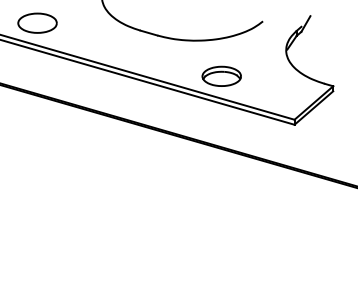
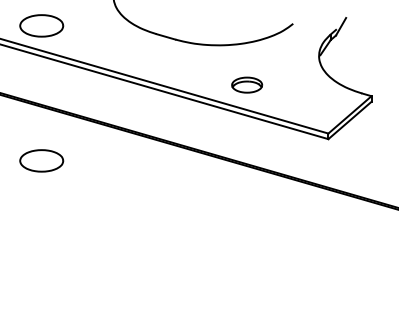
part: (221, 75) -> (246, 84), size x0.7
part: (37, 143) -> (41, 160), added

